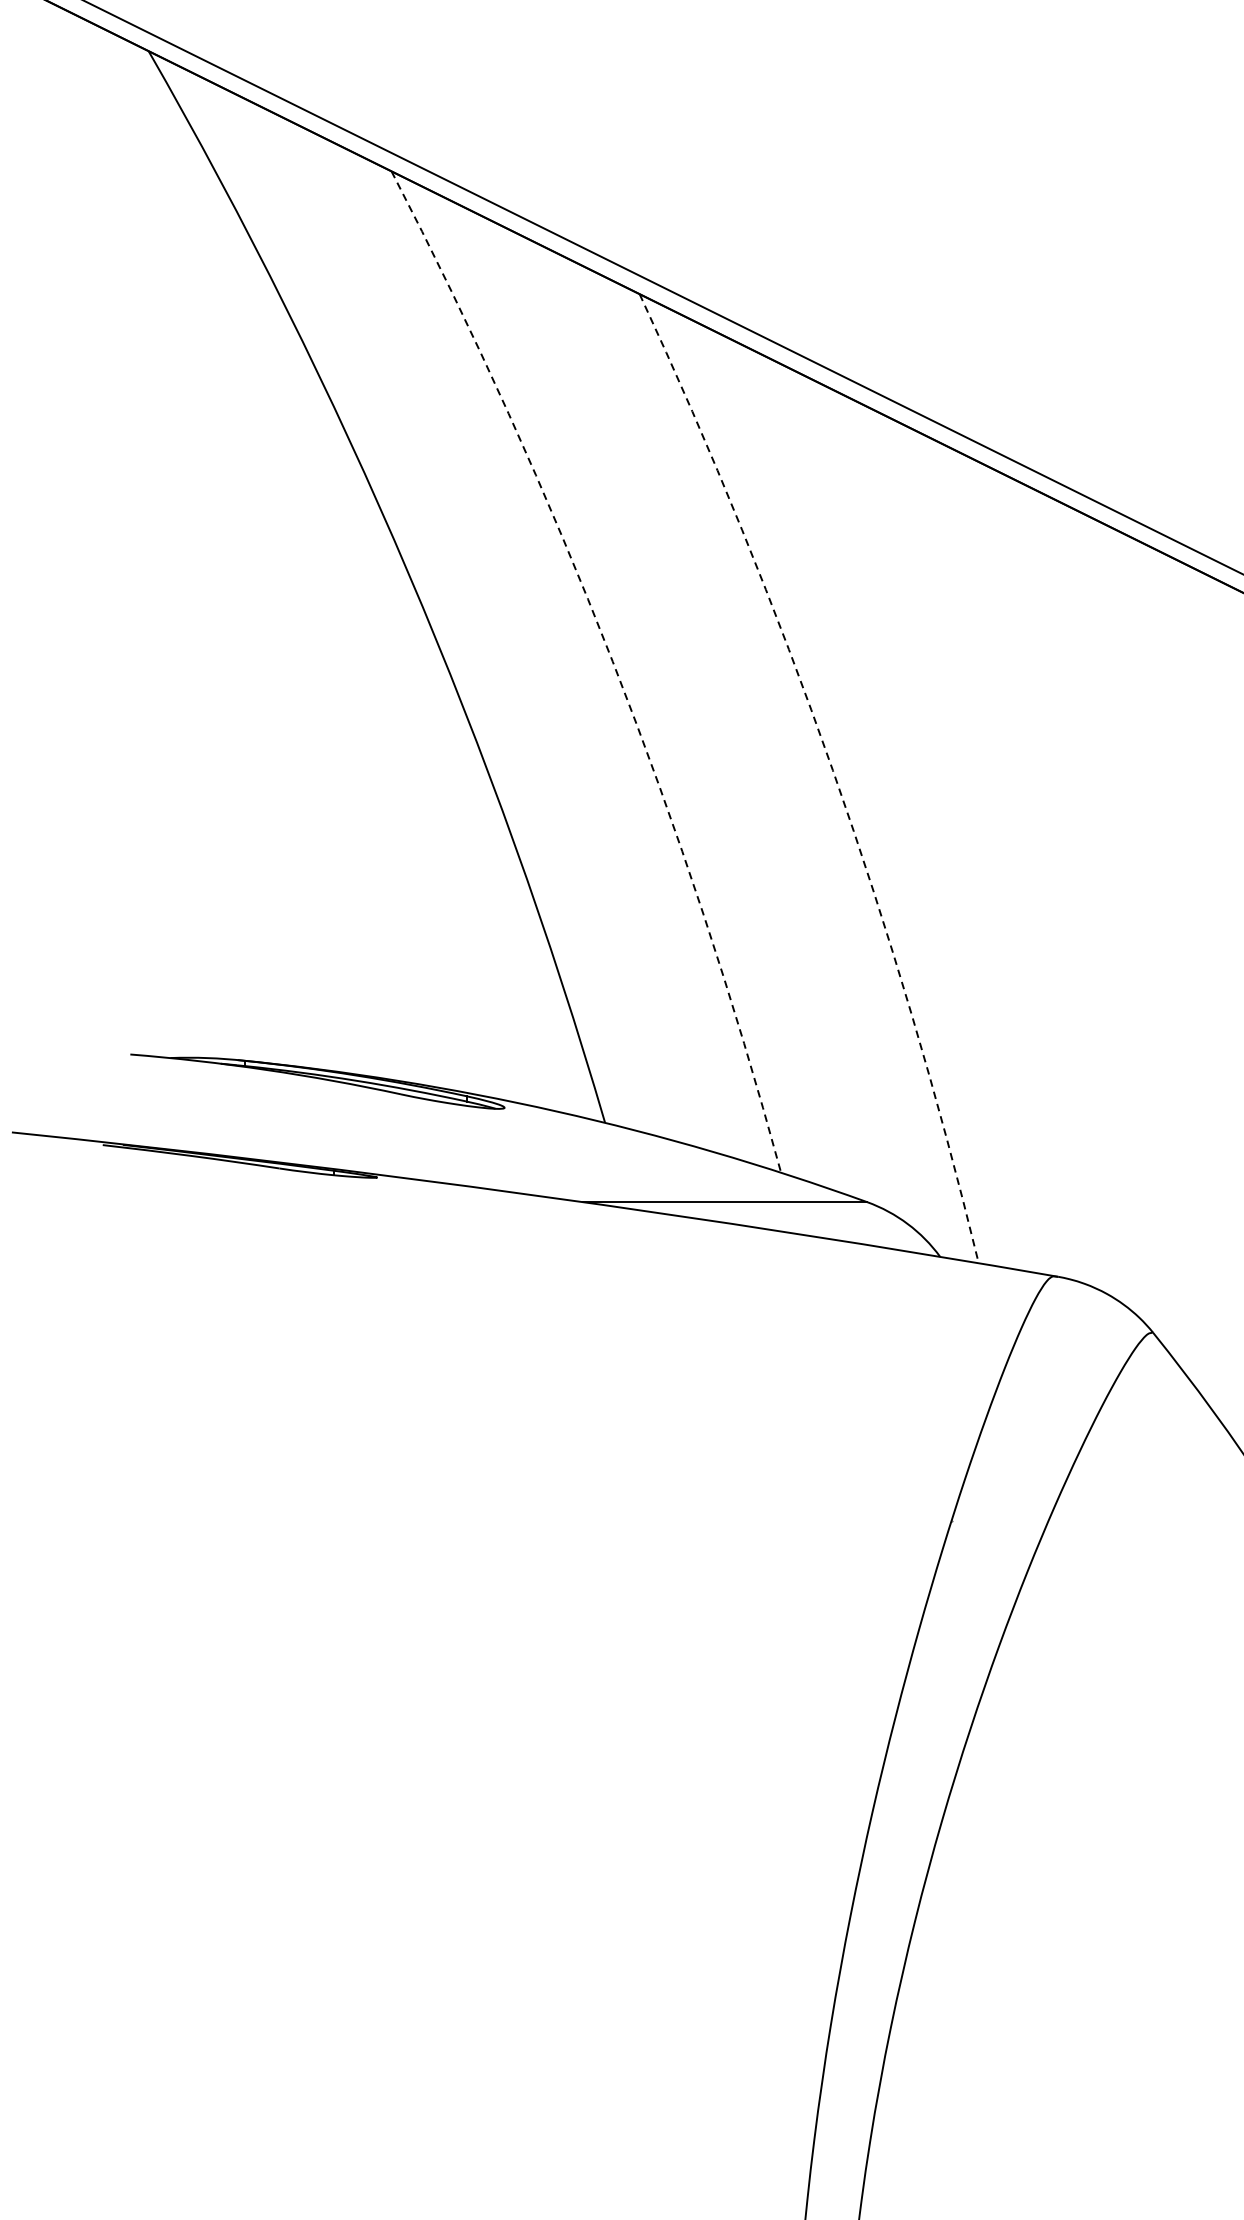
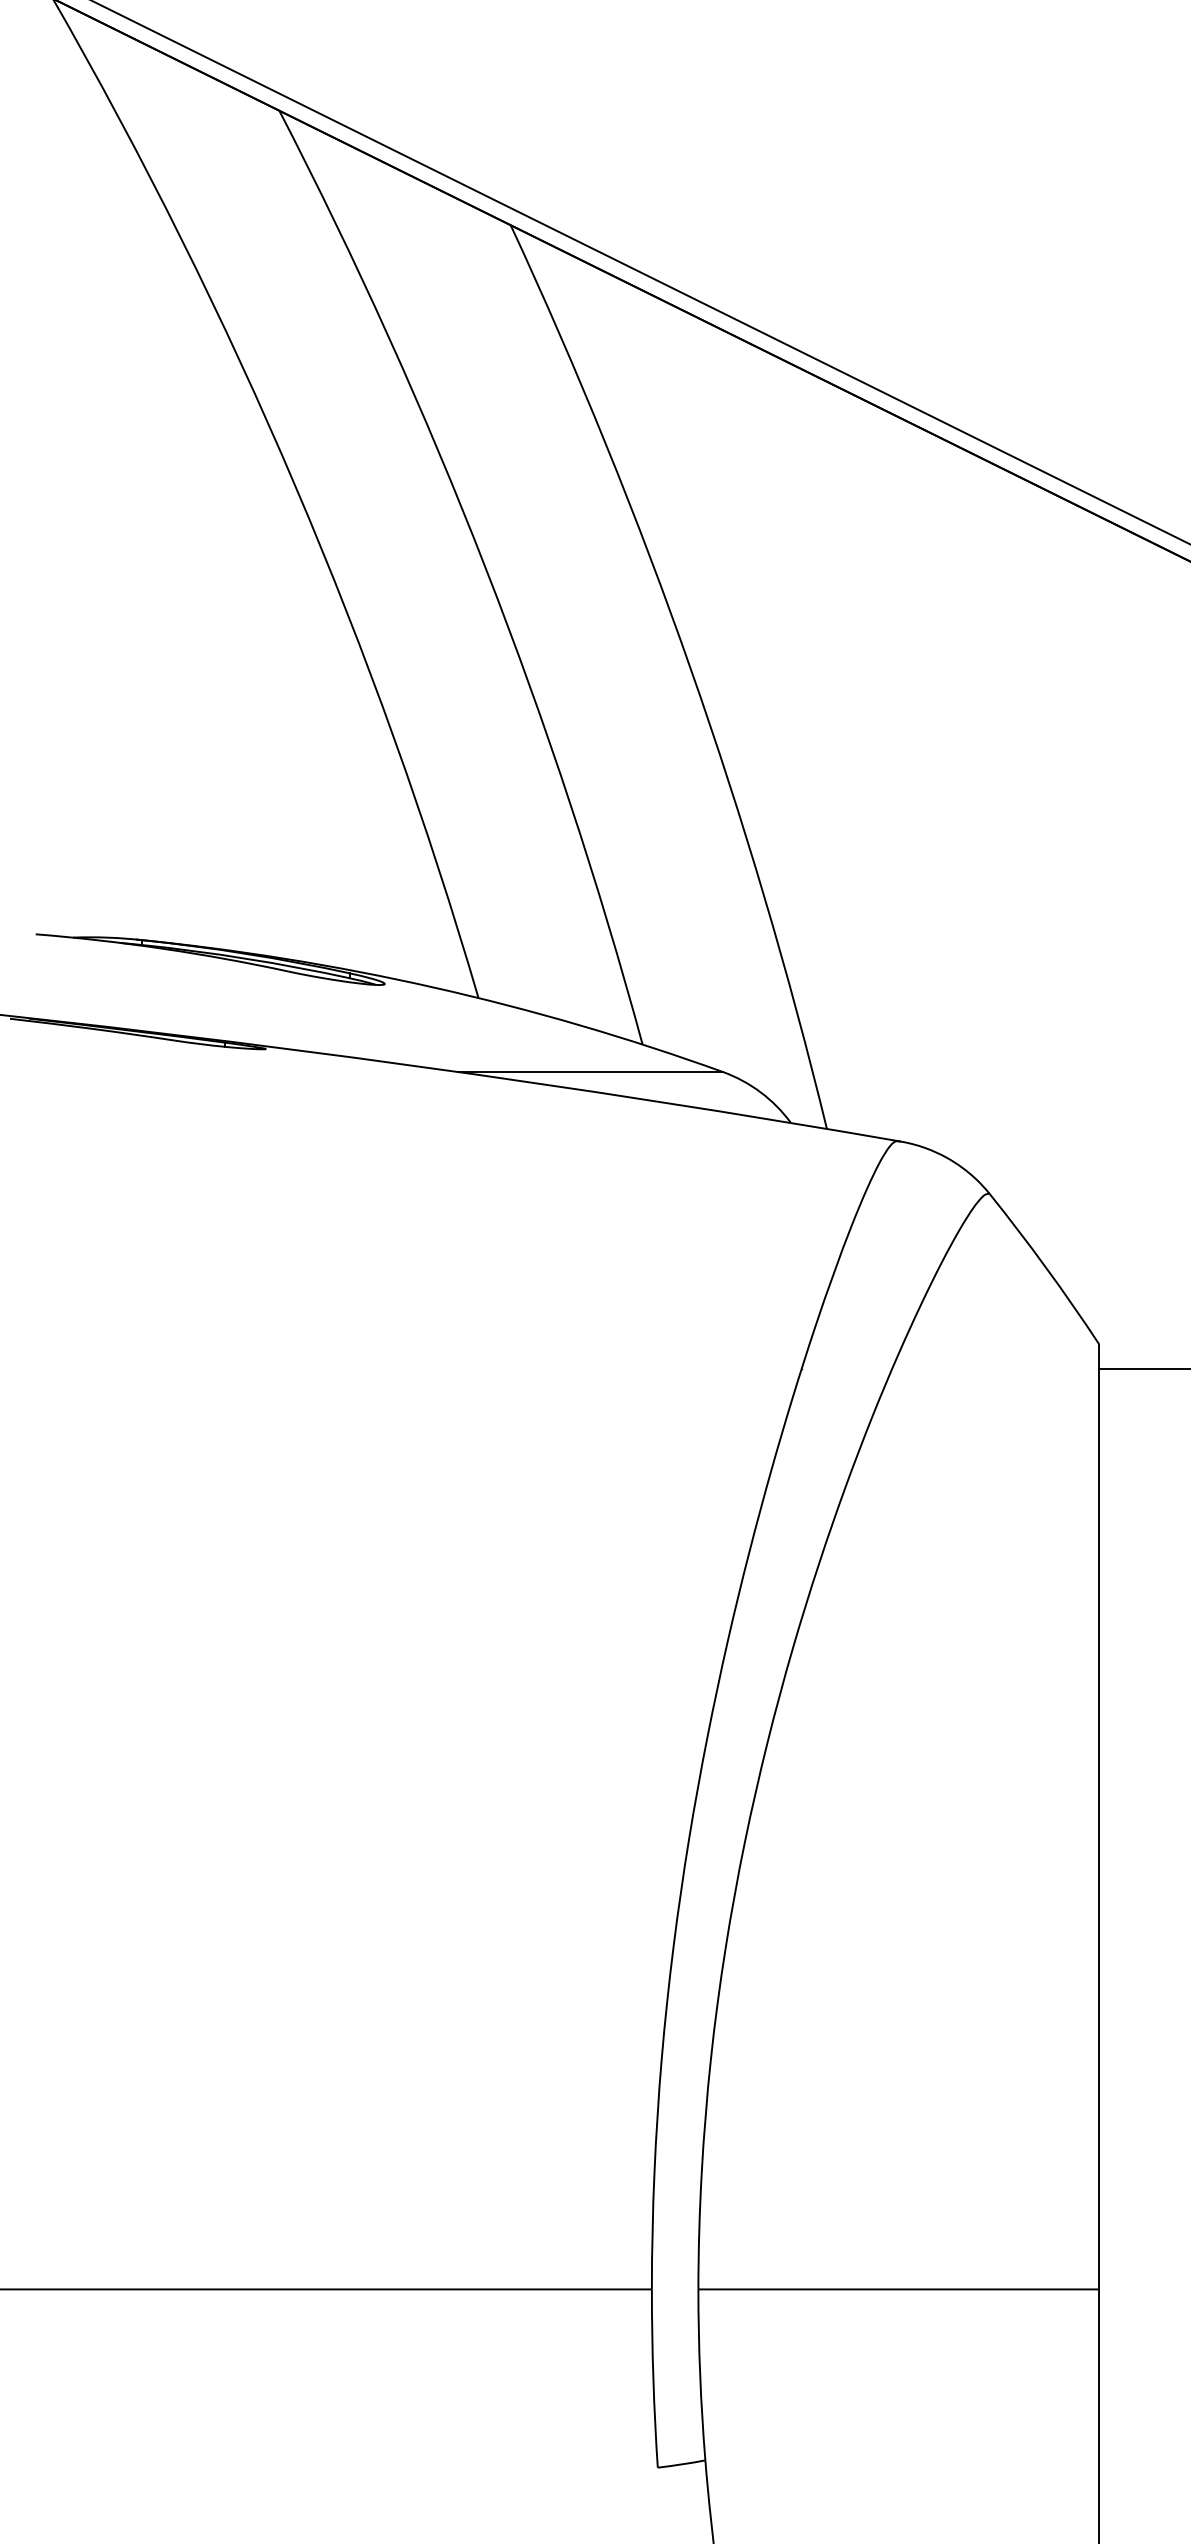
arc: (612, 662) -> (485, 568), dashed -> solid
arc: (832, 770) -> (690, 669), dashed -> solid

